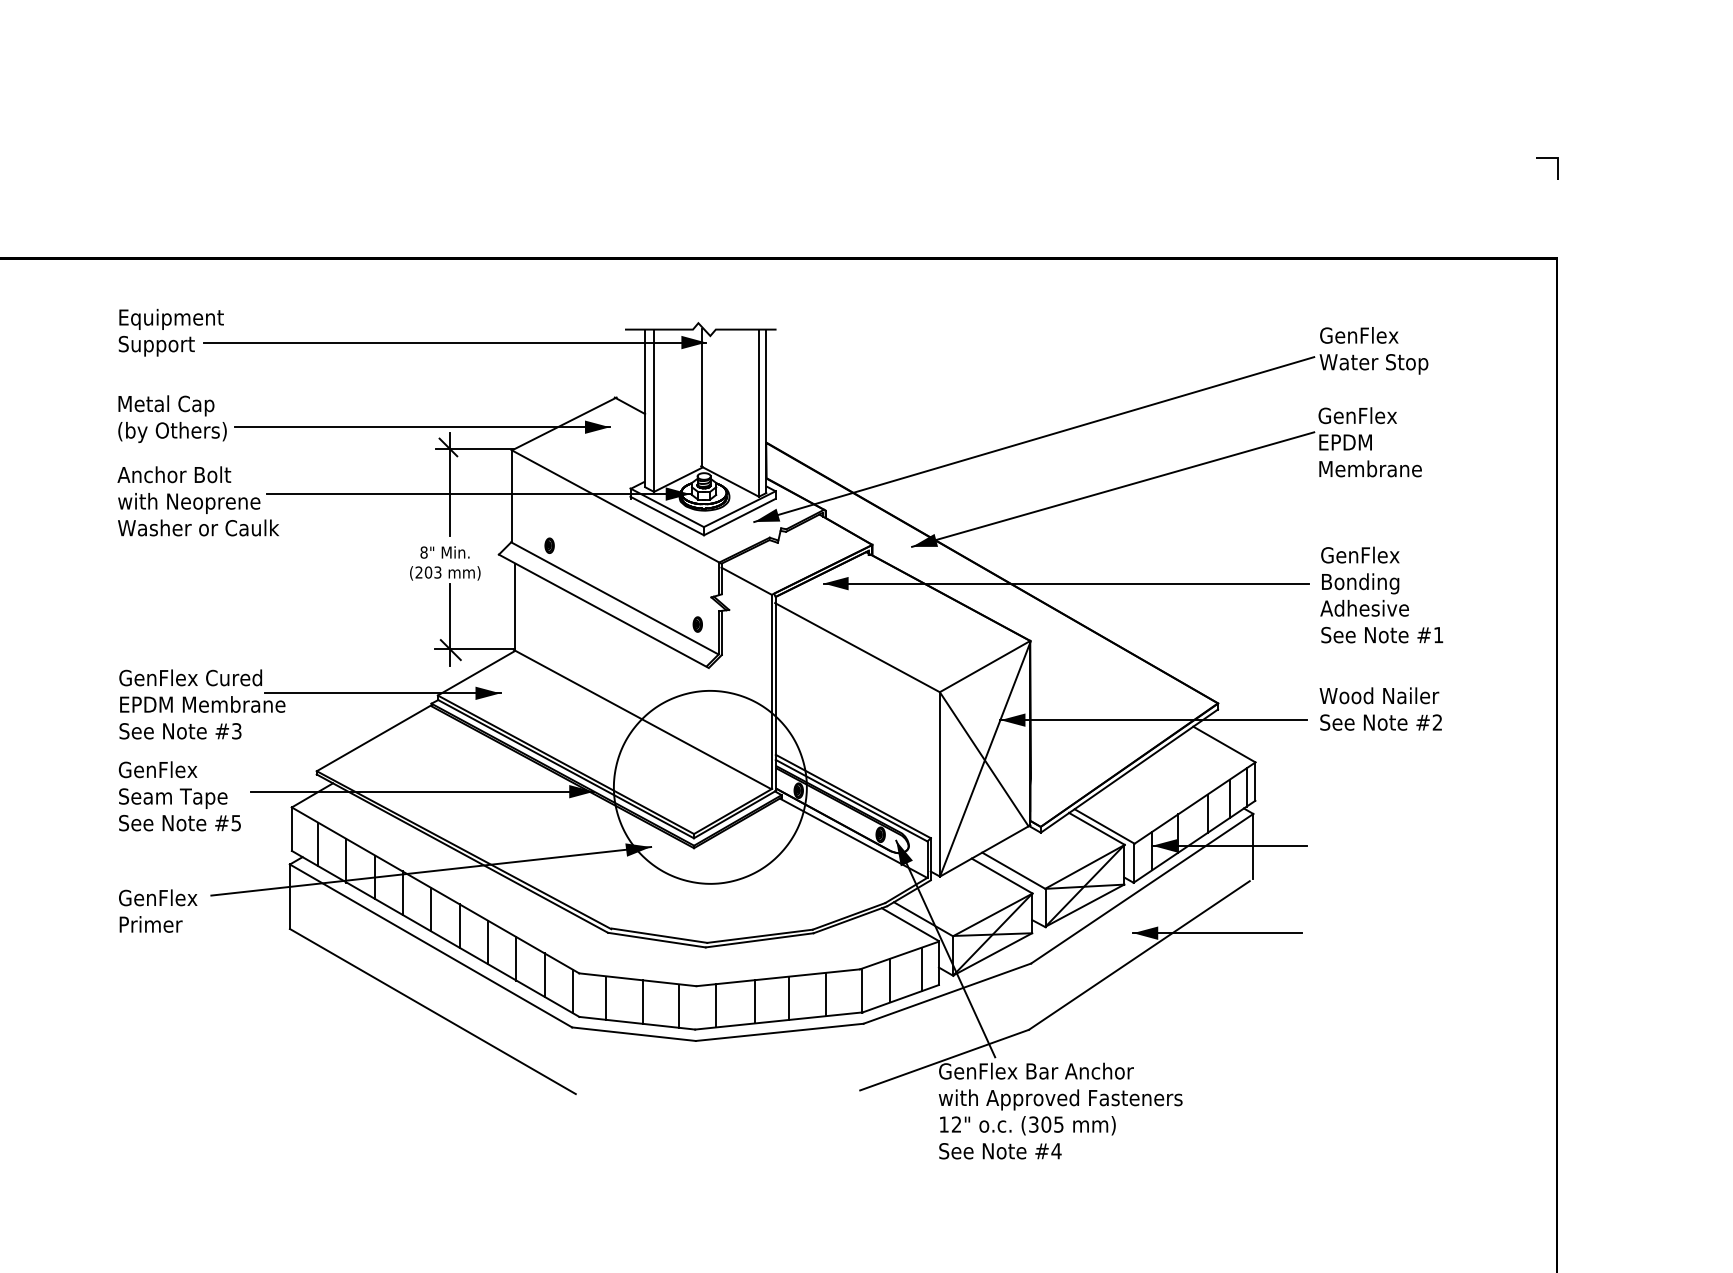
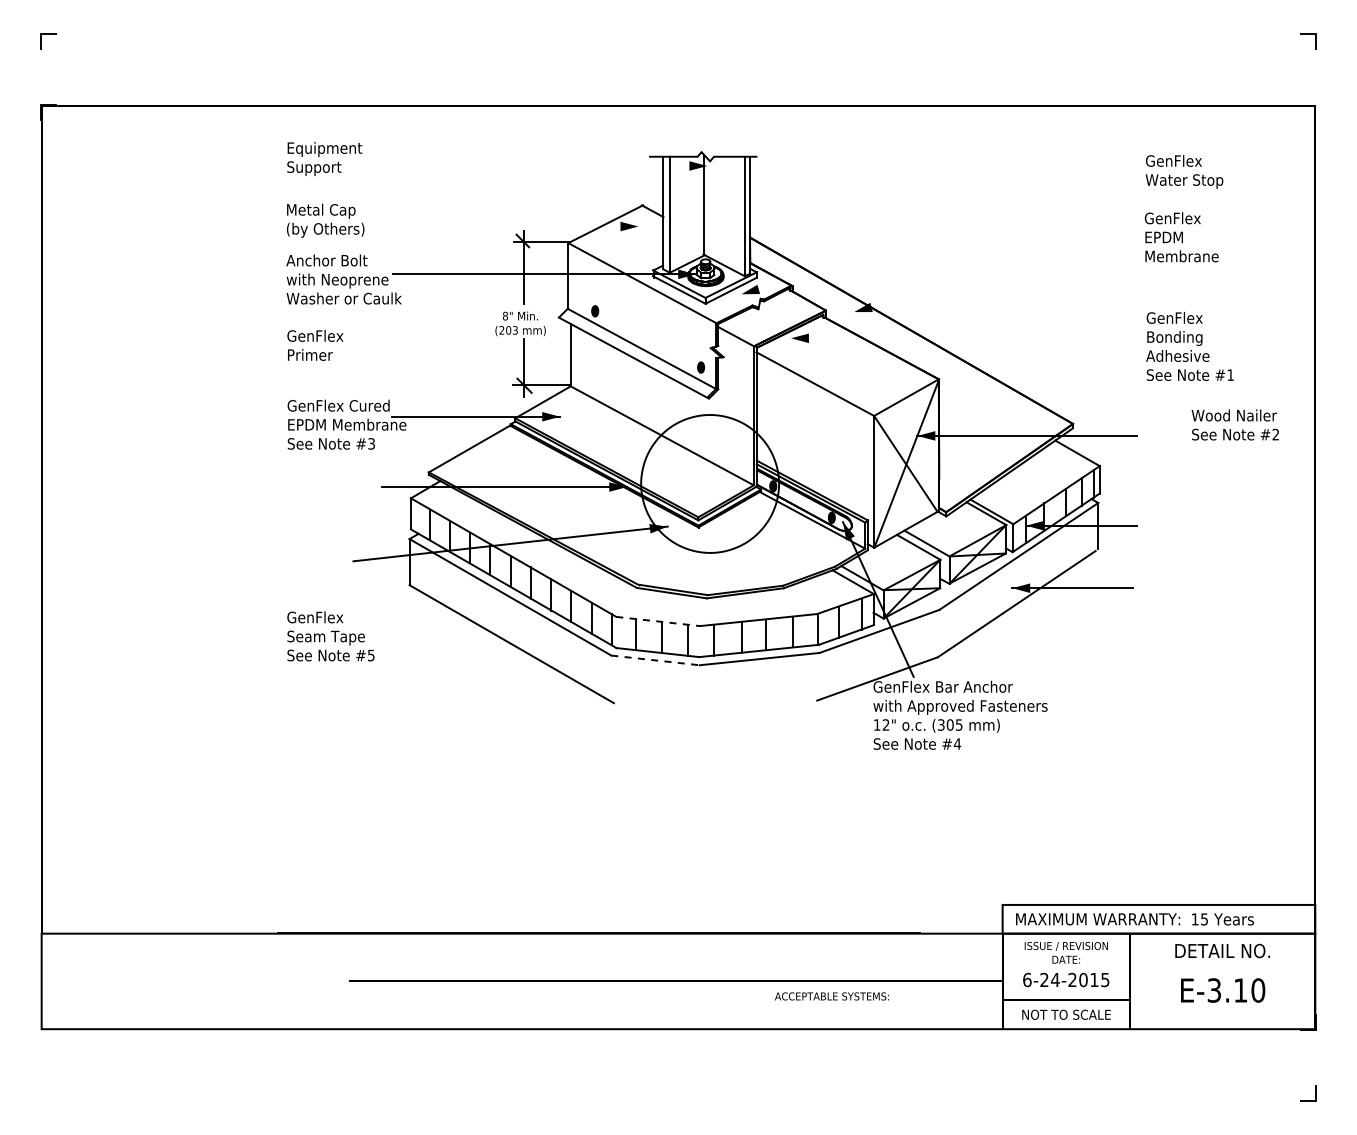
line: (454, 343) -> (527, 166), removed
line: (422, 427) -> (504, 226), removed
line: (1034, 439) -> (941, 235), removed
line: (1112, 490) -> (997, 271), removed
line: (1066, 583) -> (964, 338), removed
text: (1379, 708) -> (1234, 424), moved
text: (179, 796) -> (330, 636), moved
text: (158, 911) -> (315, 345), moved
line: (638, 979) -> (658, 621), solid -> dashed
line: (635, 1034) -> (656, 660), solid -> dashed

